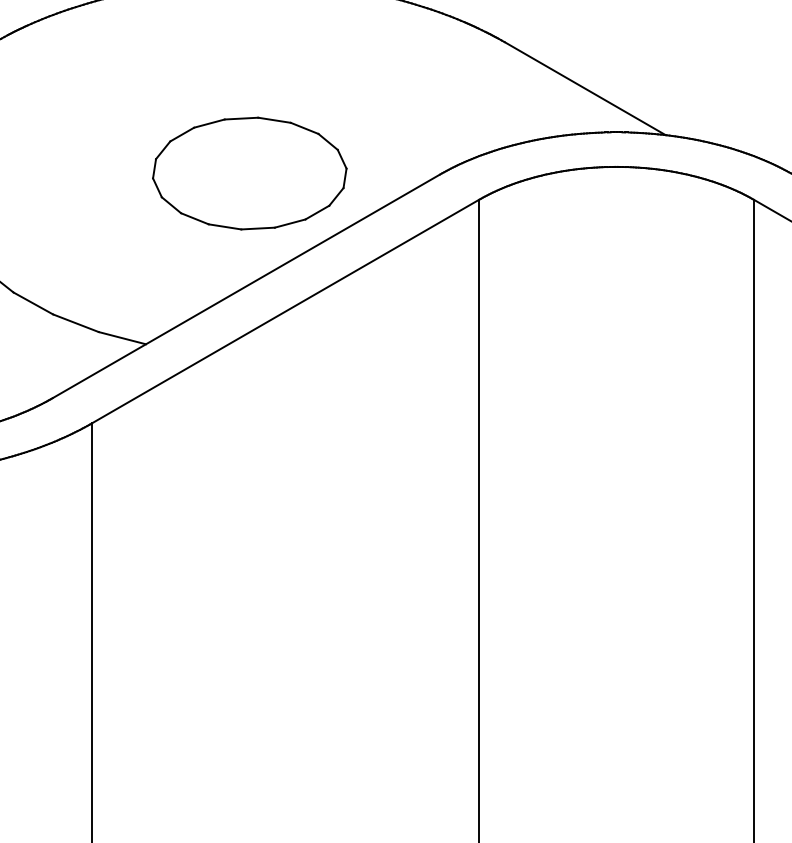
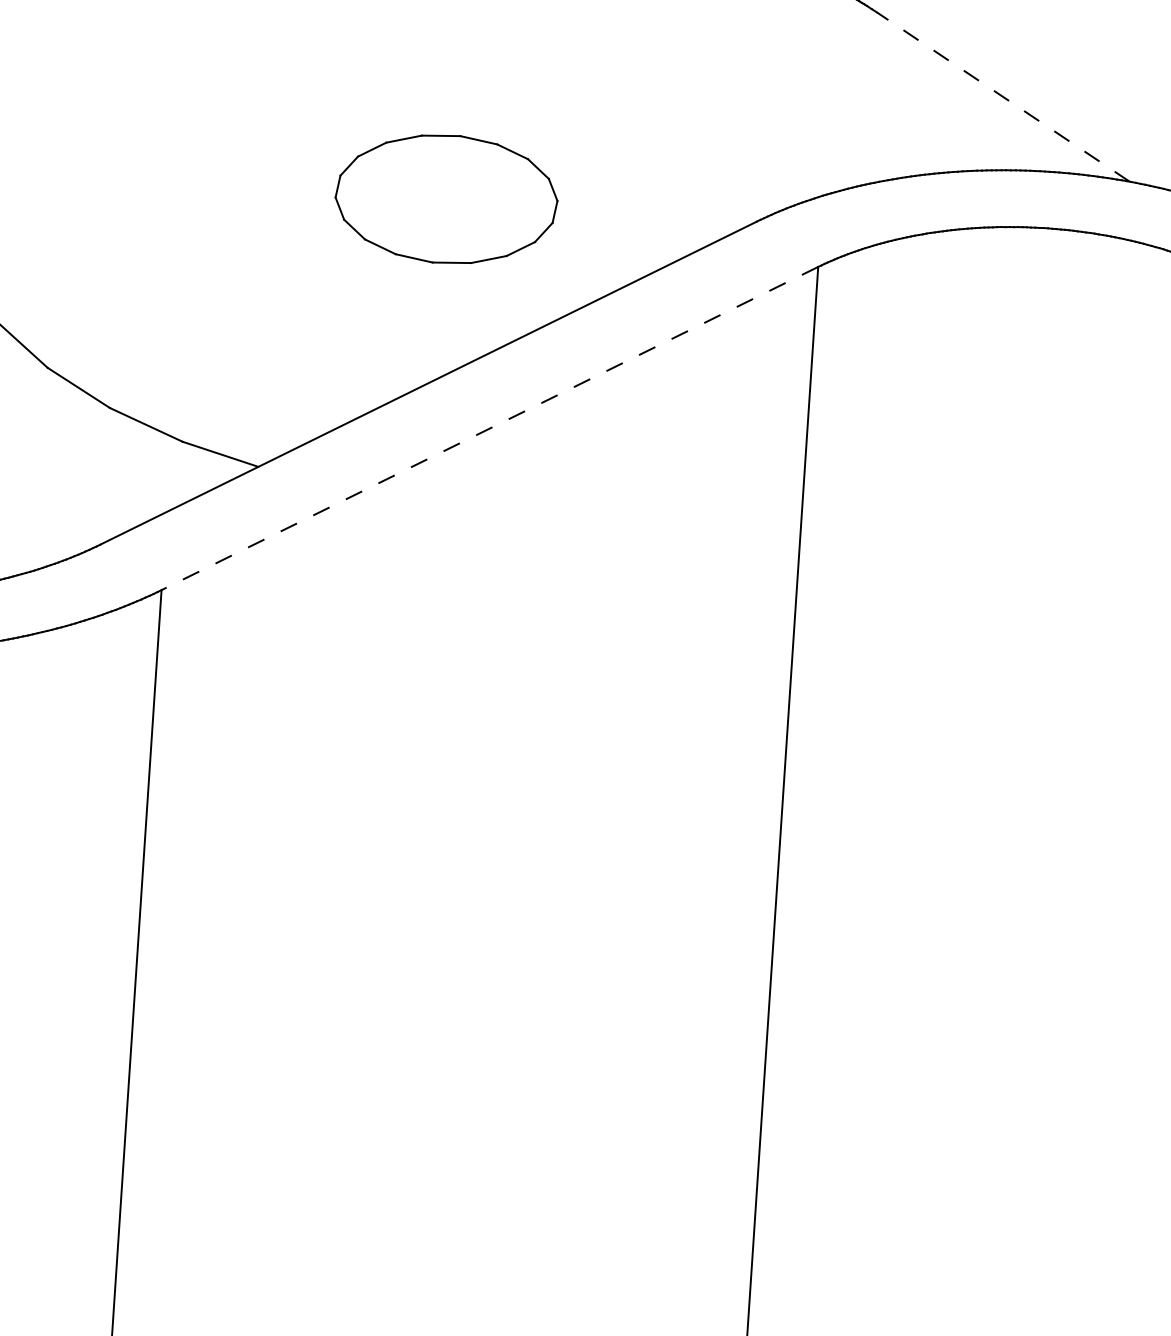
line: (585, 88) -> (1003, 96), solid -> dashed
part: (249, 173) -> (445, 199), size x0.7
line: (285, 311) -> (489, 428), solid -> dashed

